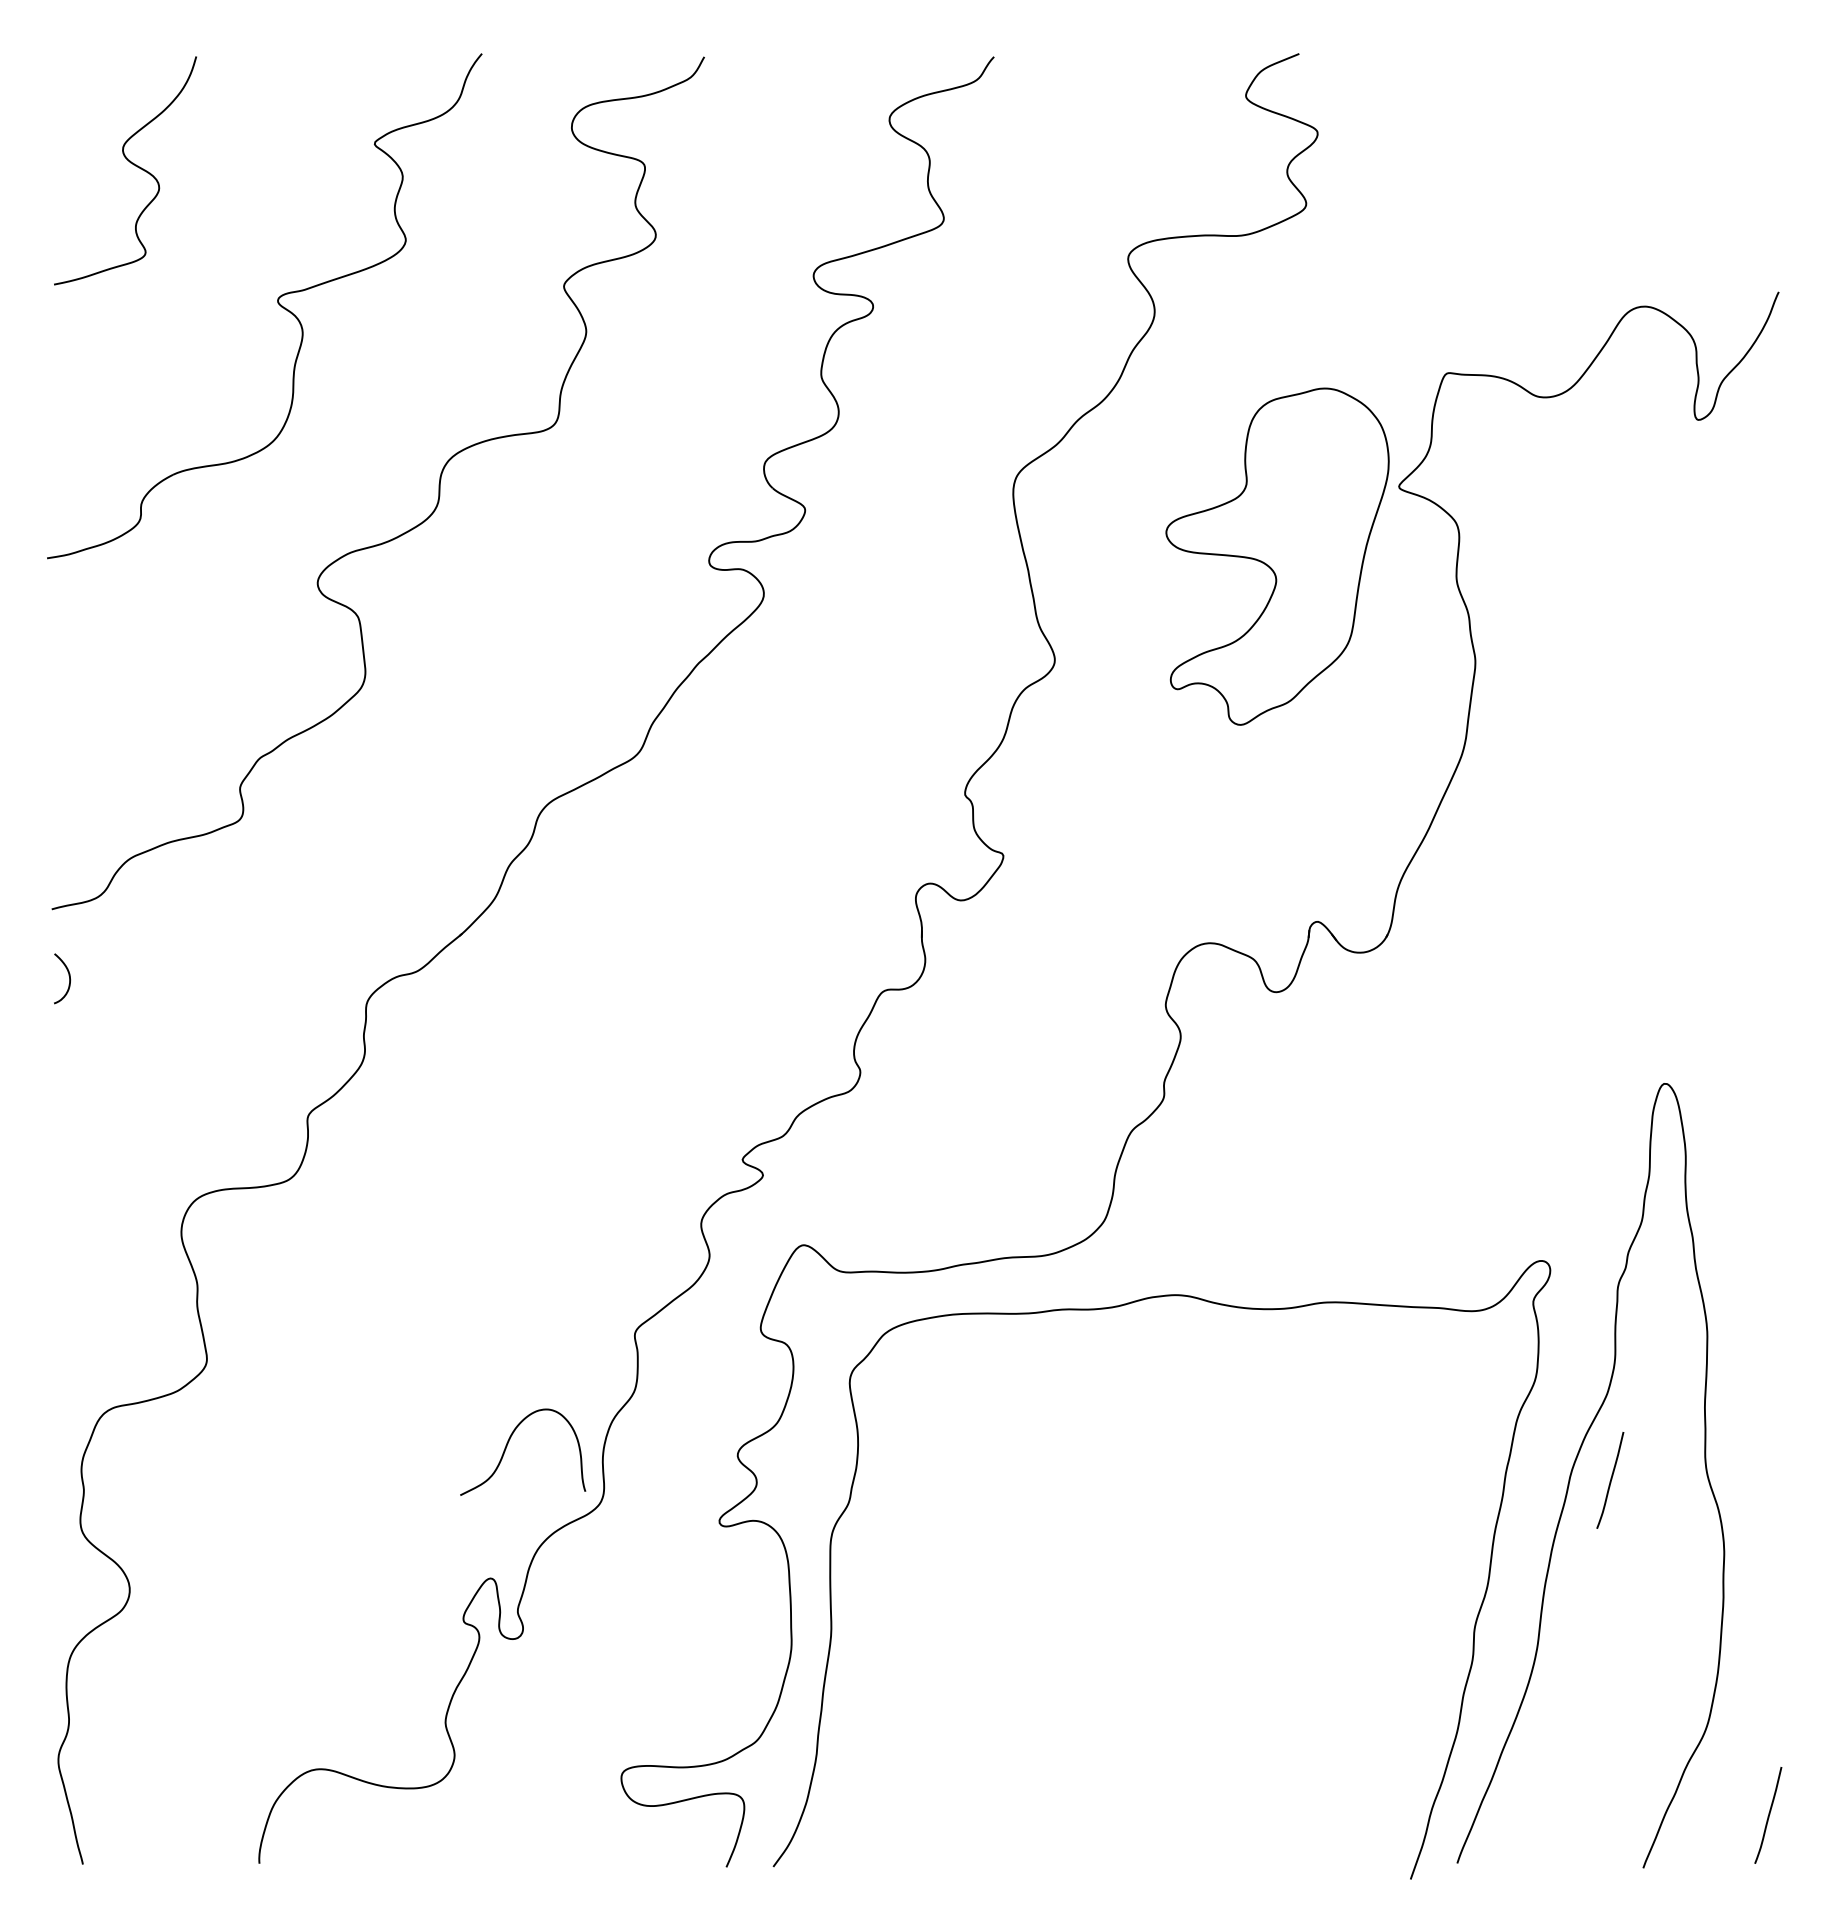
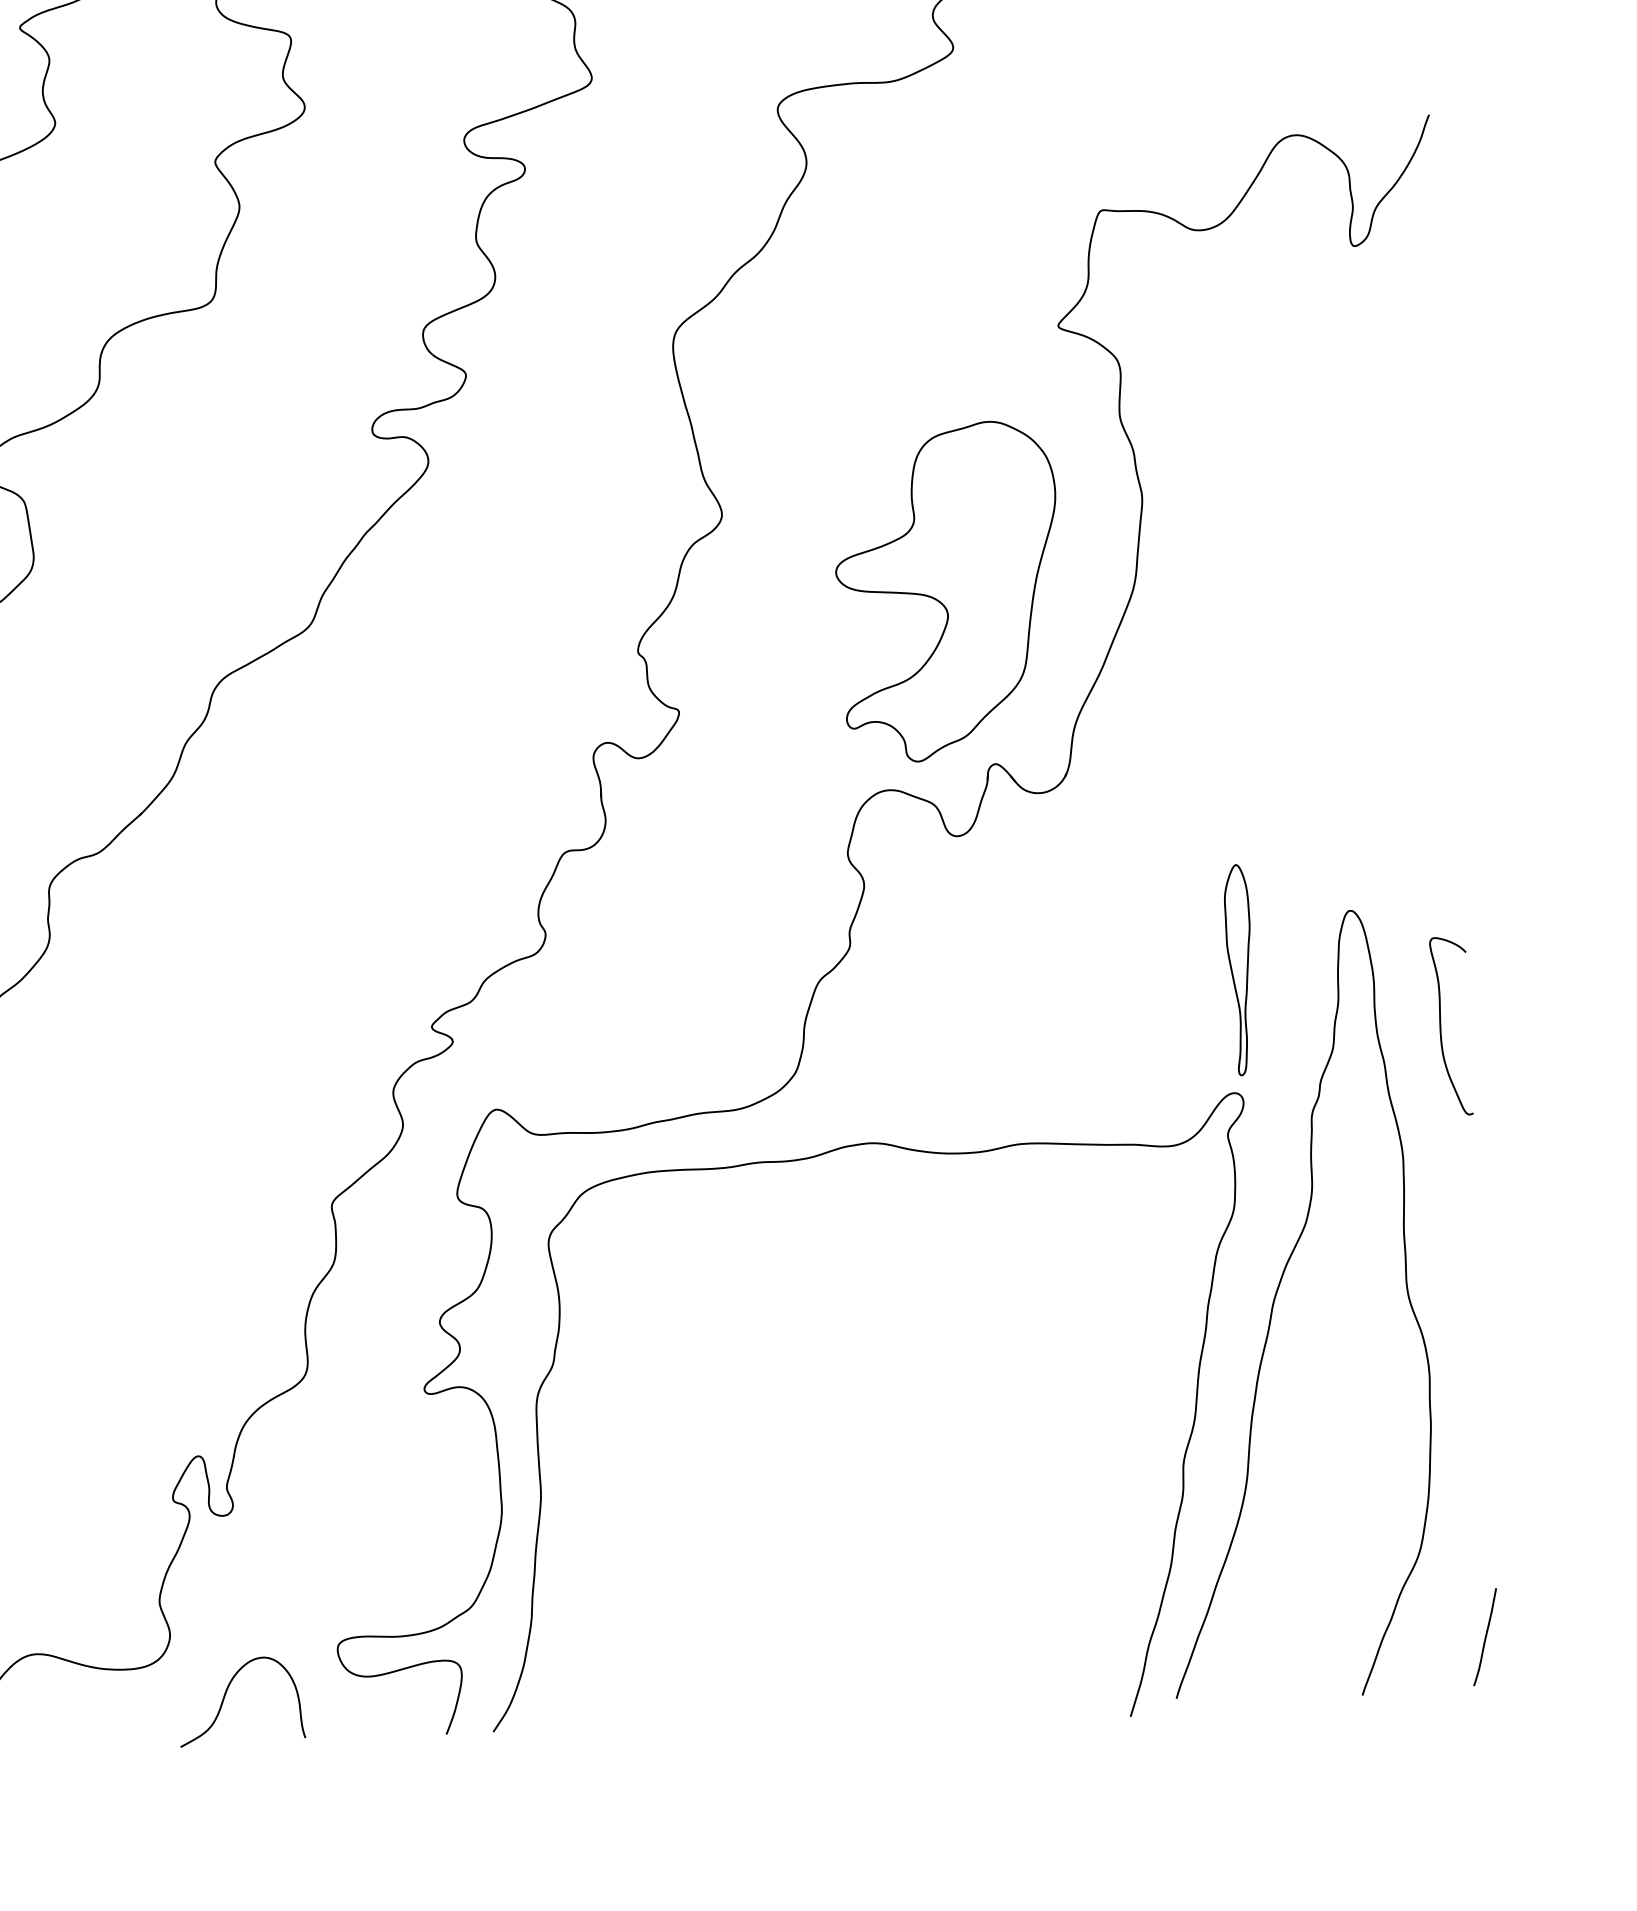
part: (1277, 556) -> (948, 591), moved
part: (1551, 1138) -> (1238, 970), added
curve: (1751, 1203) -> (1441, 1026), added
curve: (508, 1444) -> (226, 1694), moved
curve: (1610, 1480) -> (1312, 1309), removed

